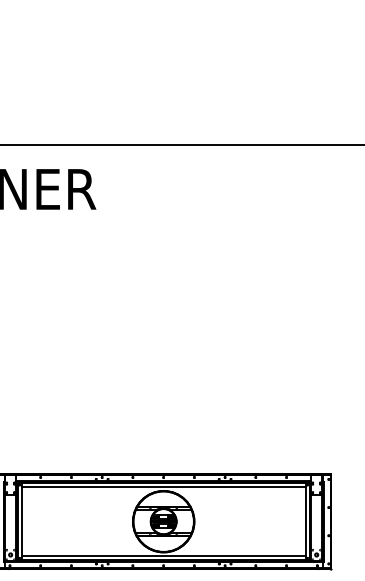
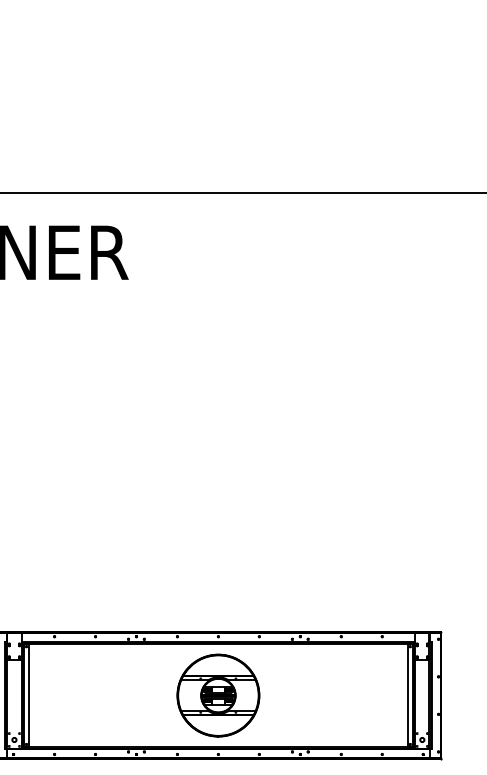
line: (163, 487) -> (218, 649), removed
line: (163, 556) -> (218, 741), removed

